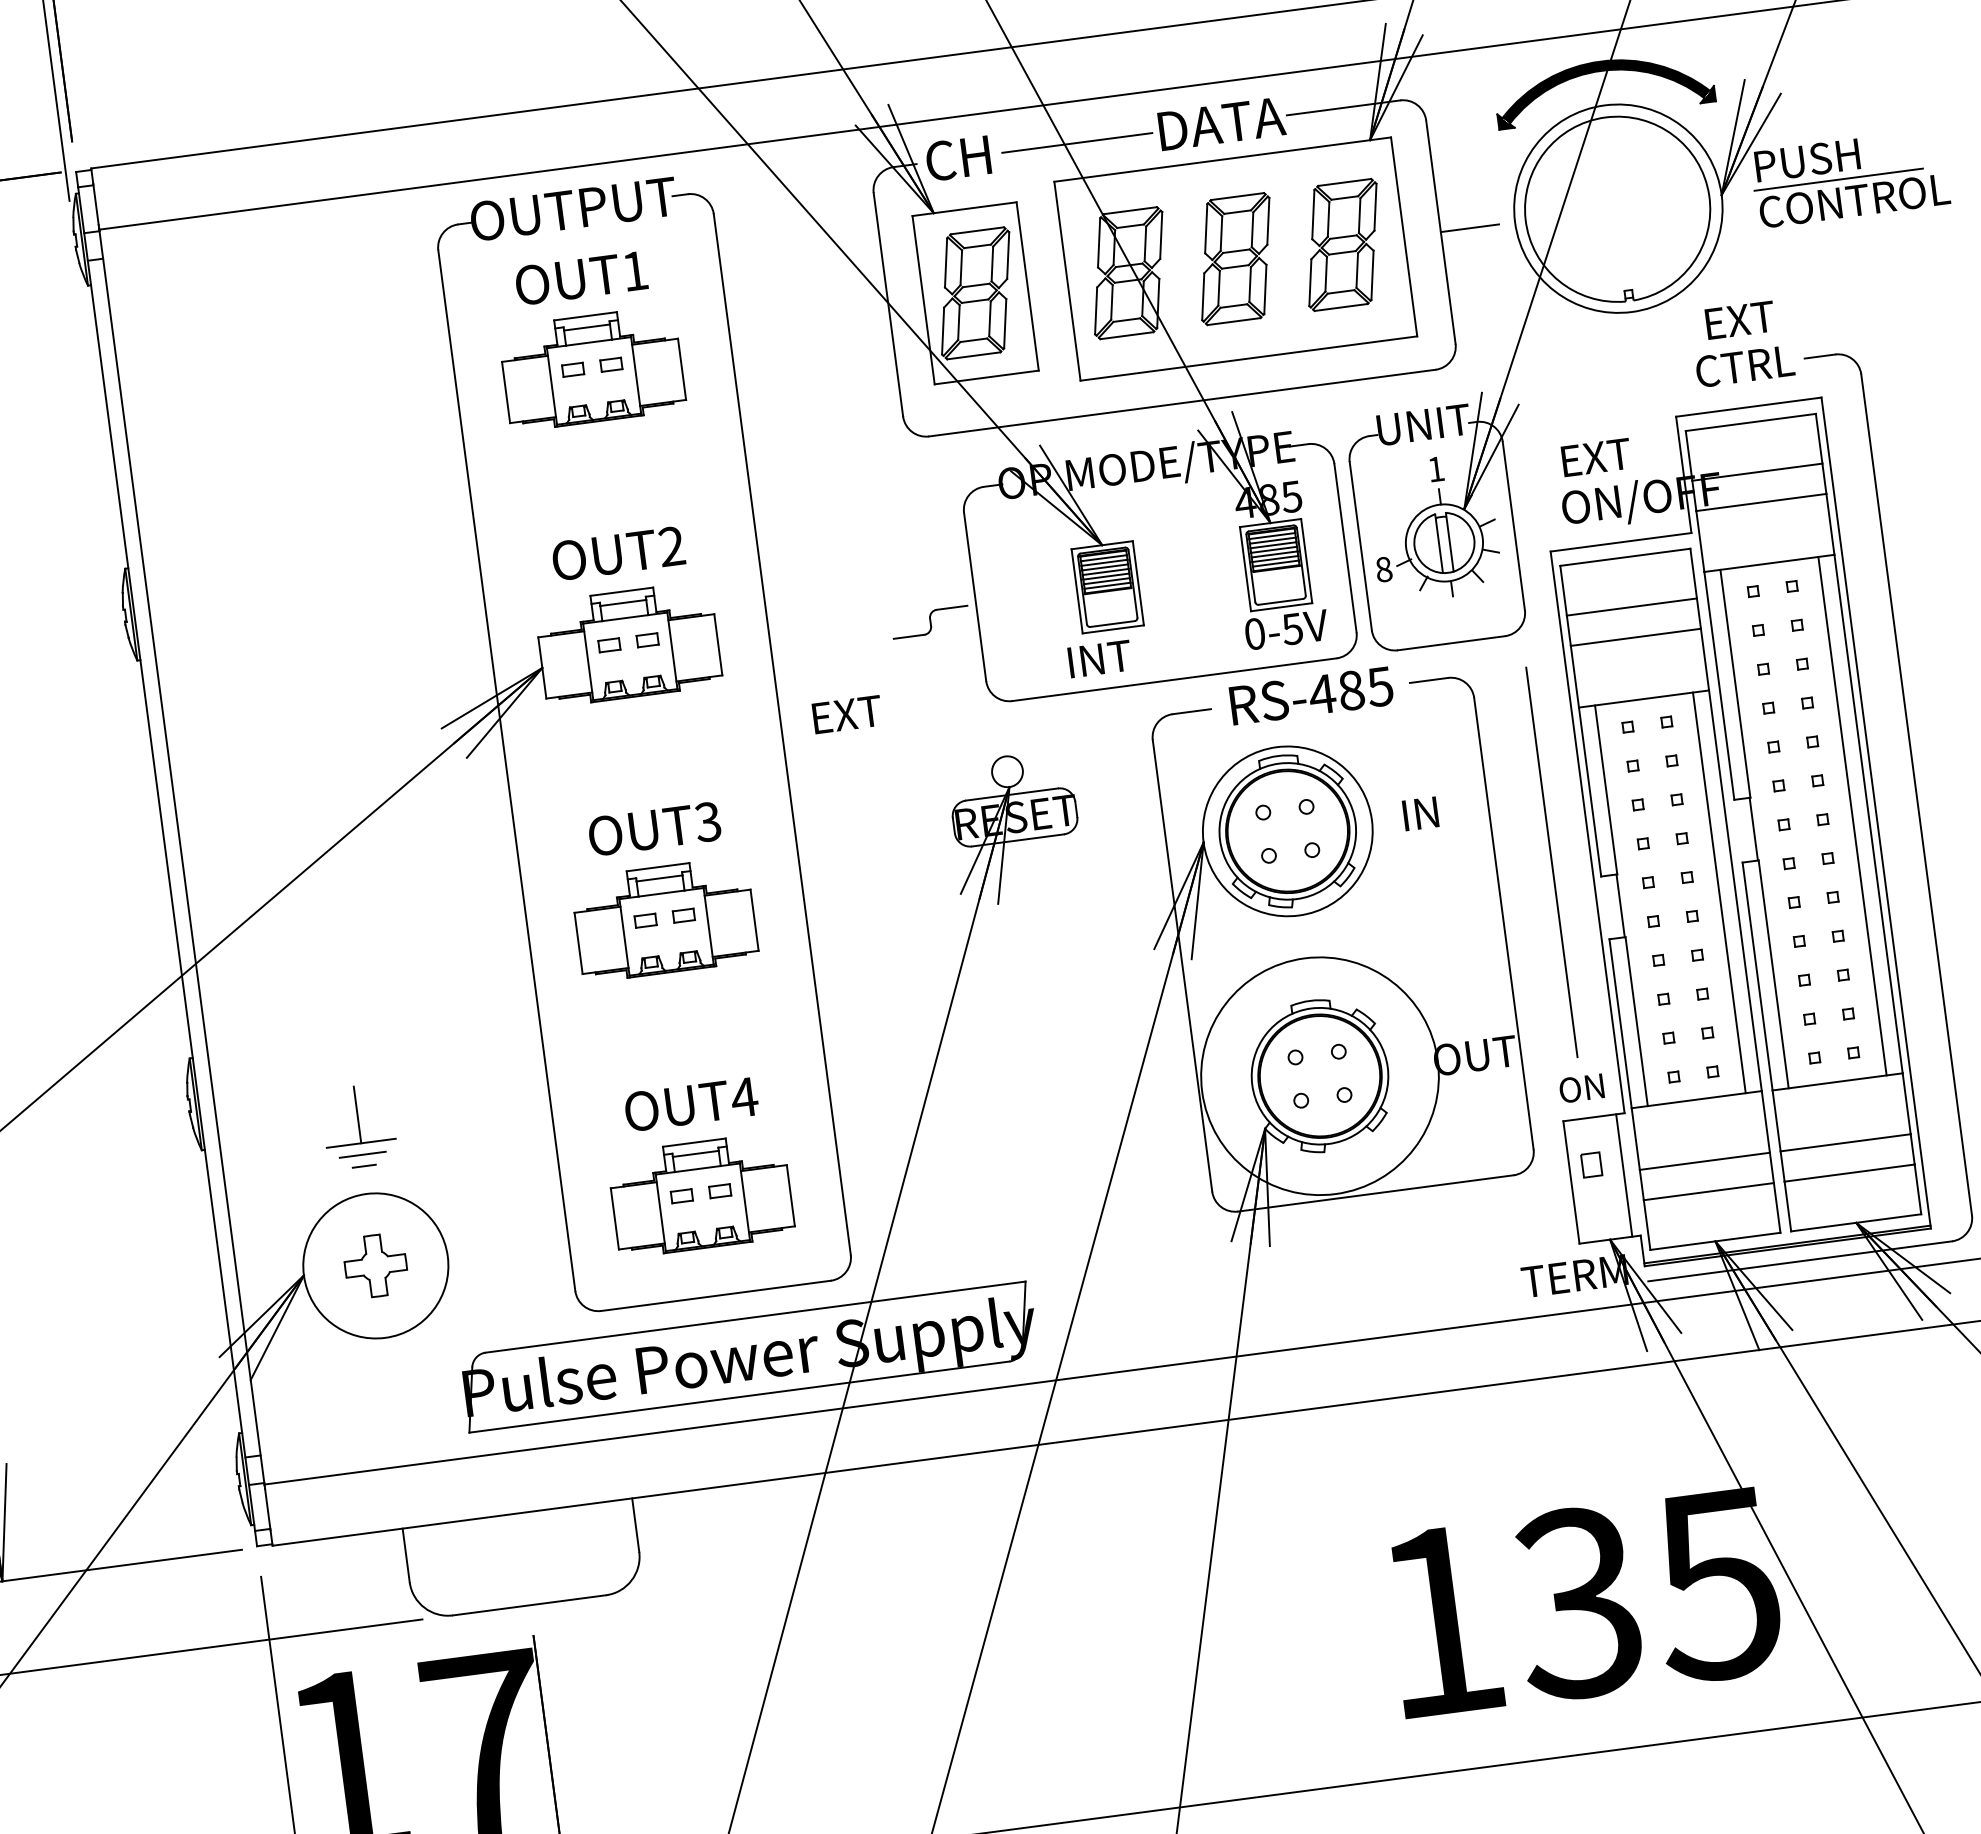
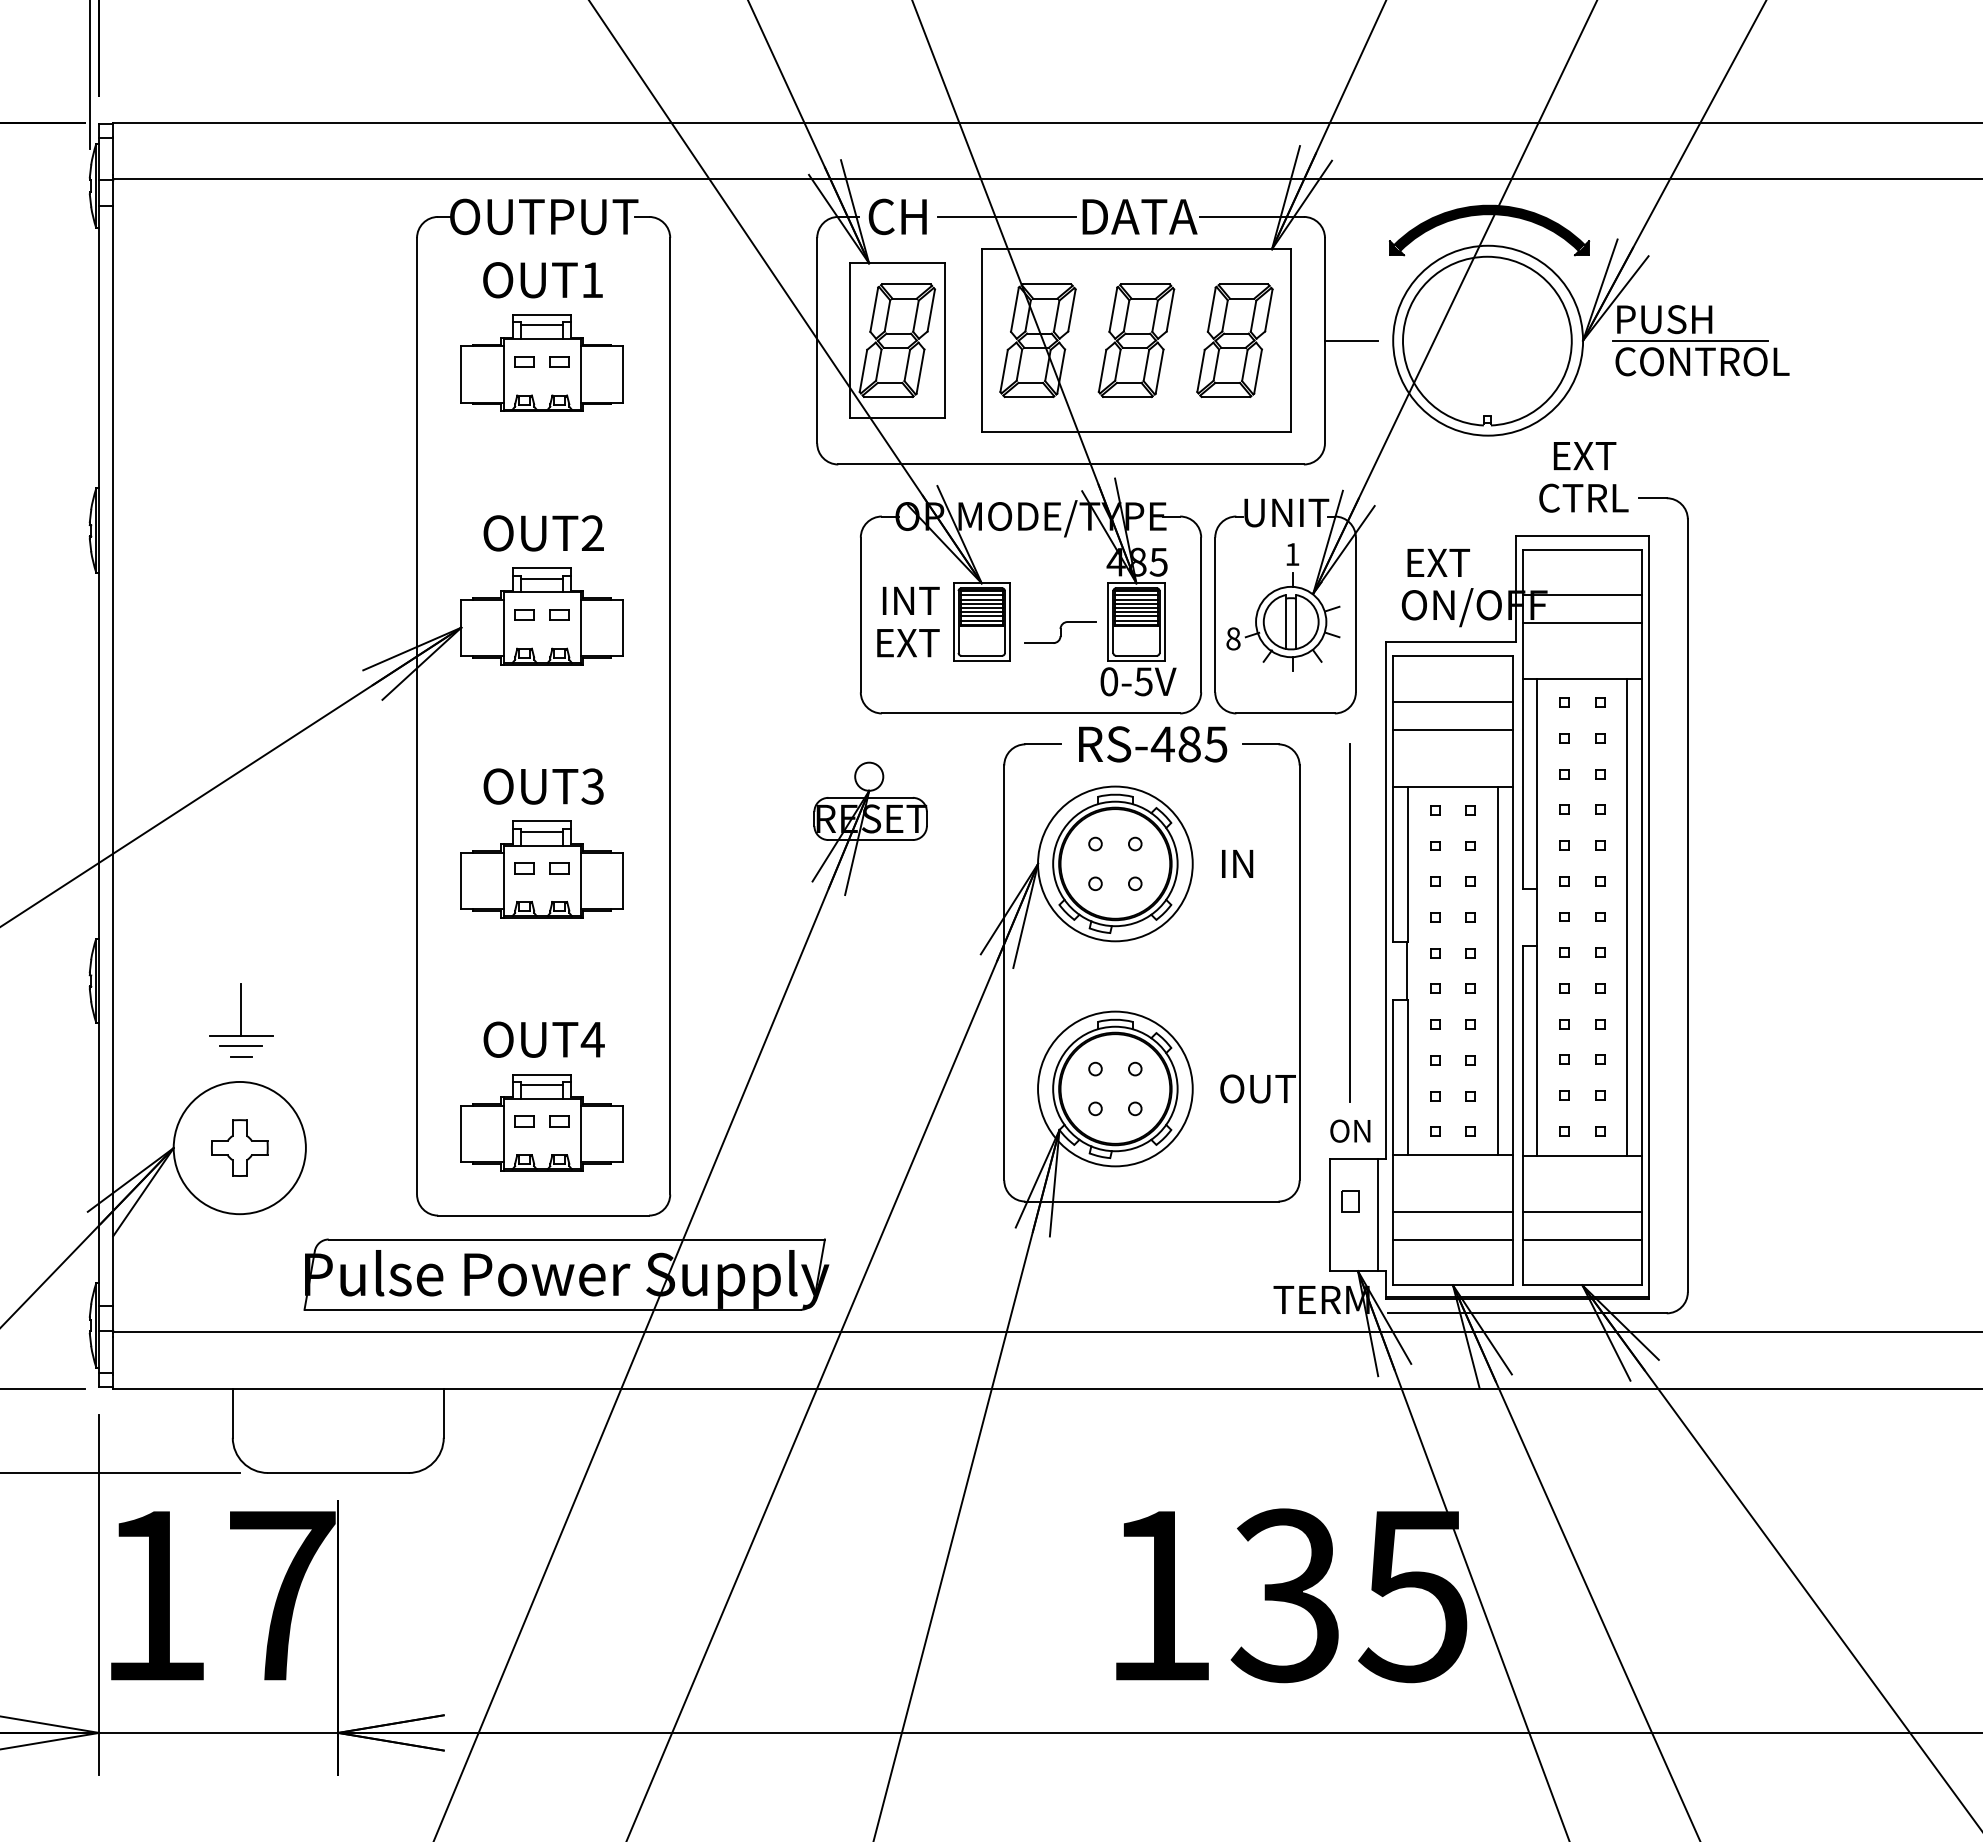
part: (930, 622) -> (1060, 632), moved
text: (1099, 658) -> (910, 600), moved
text: (847, 715) -> (908, 643), moved
circle: (1320, 1075) -> (1115, 1088), size x0.71

